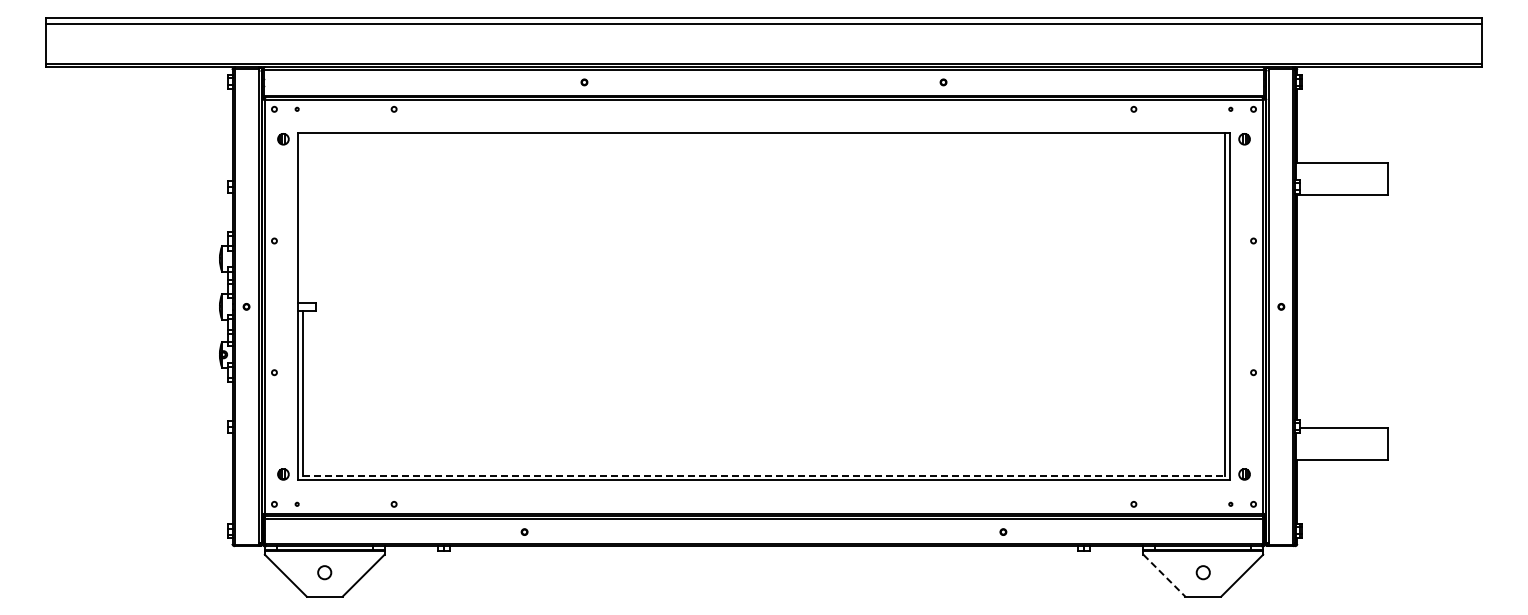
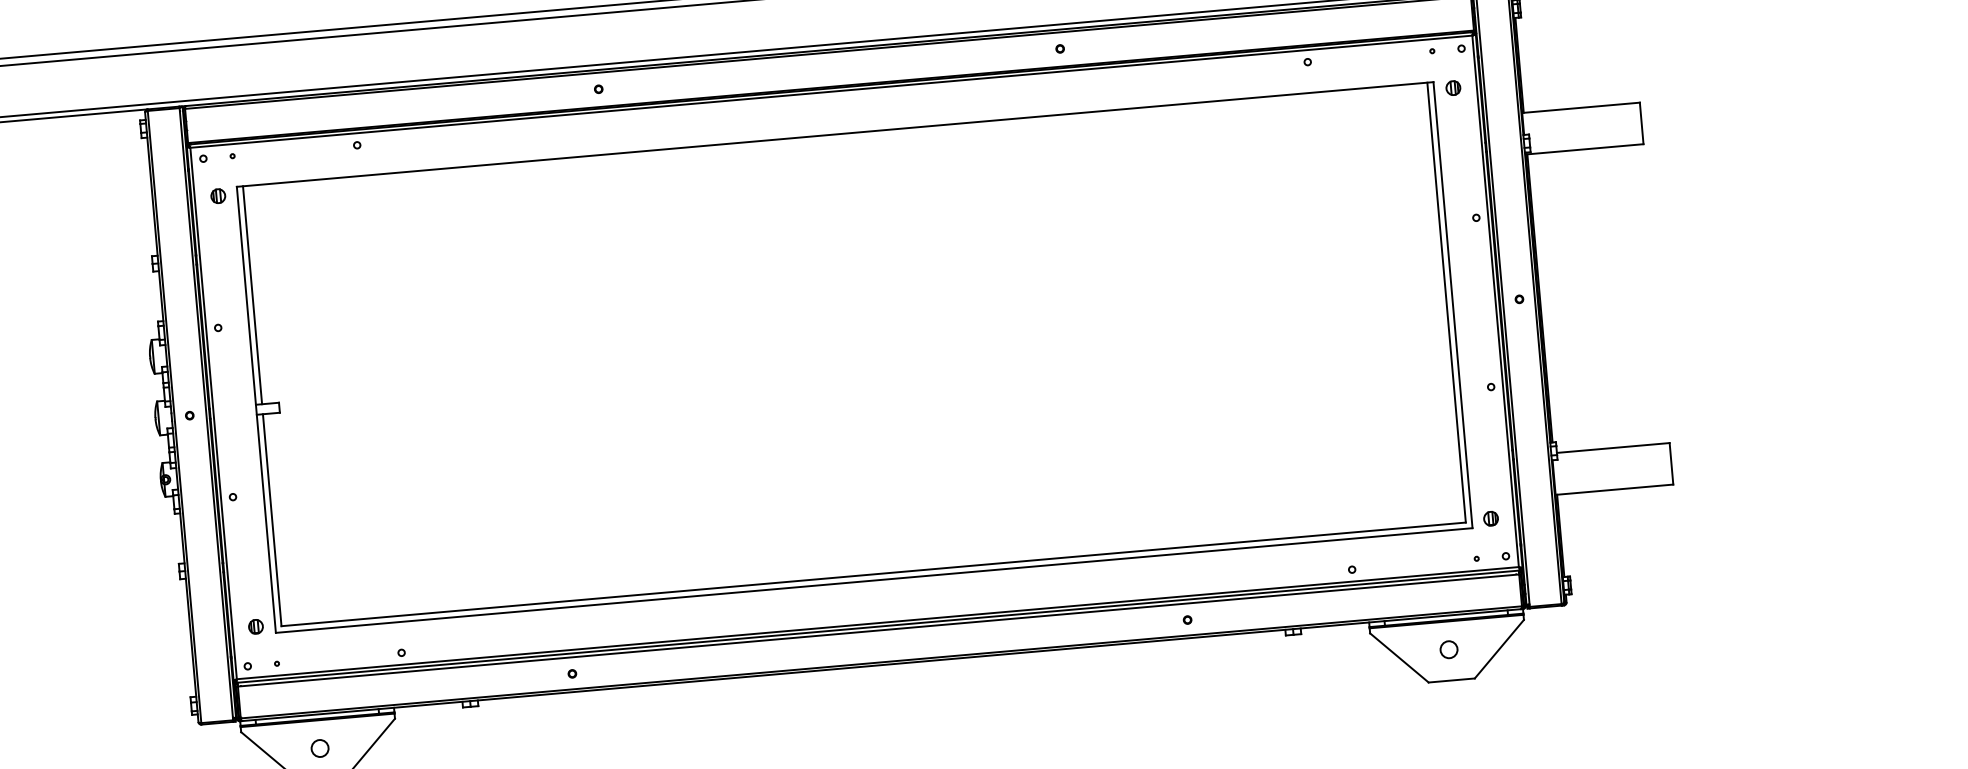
line: (303, 217) -> (252, 294), added
line: (764, 475) -> (874, 574), dashed -> solid
line: (1164, 575) -> (1399, 657), dashed -> solid

